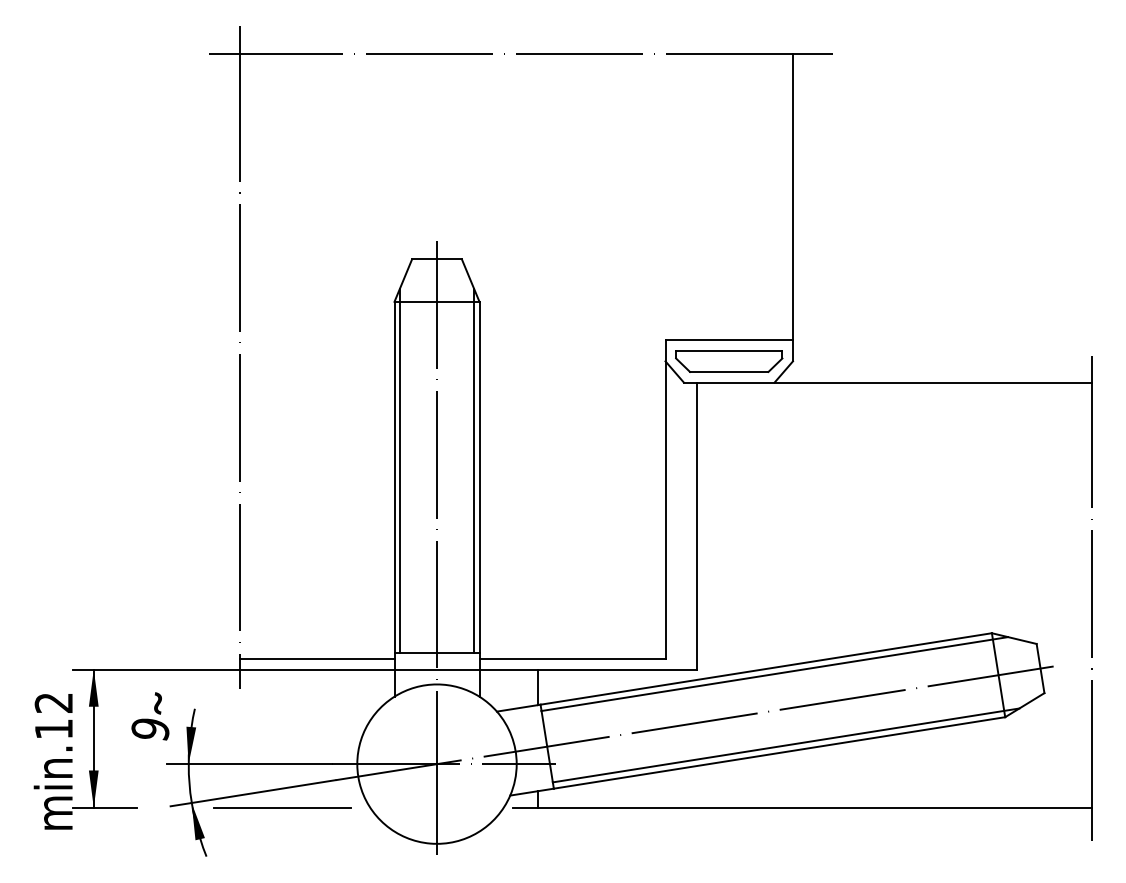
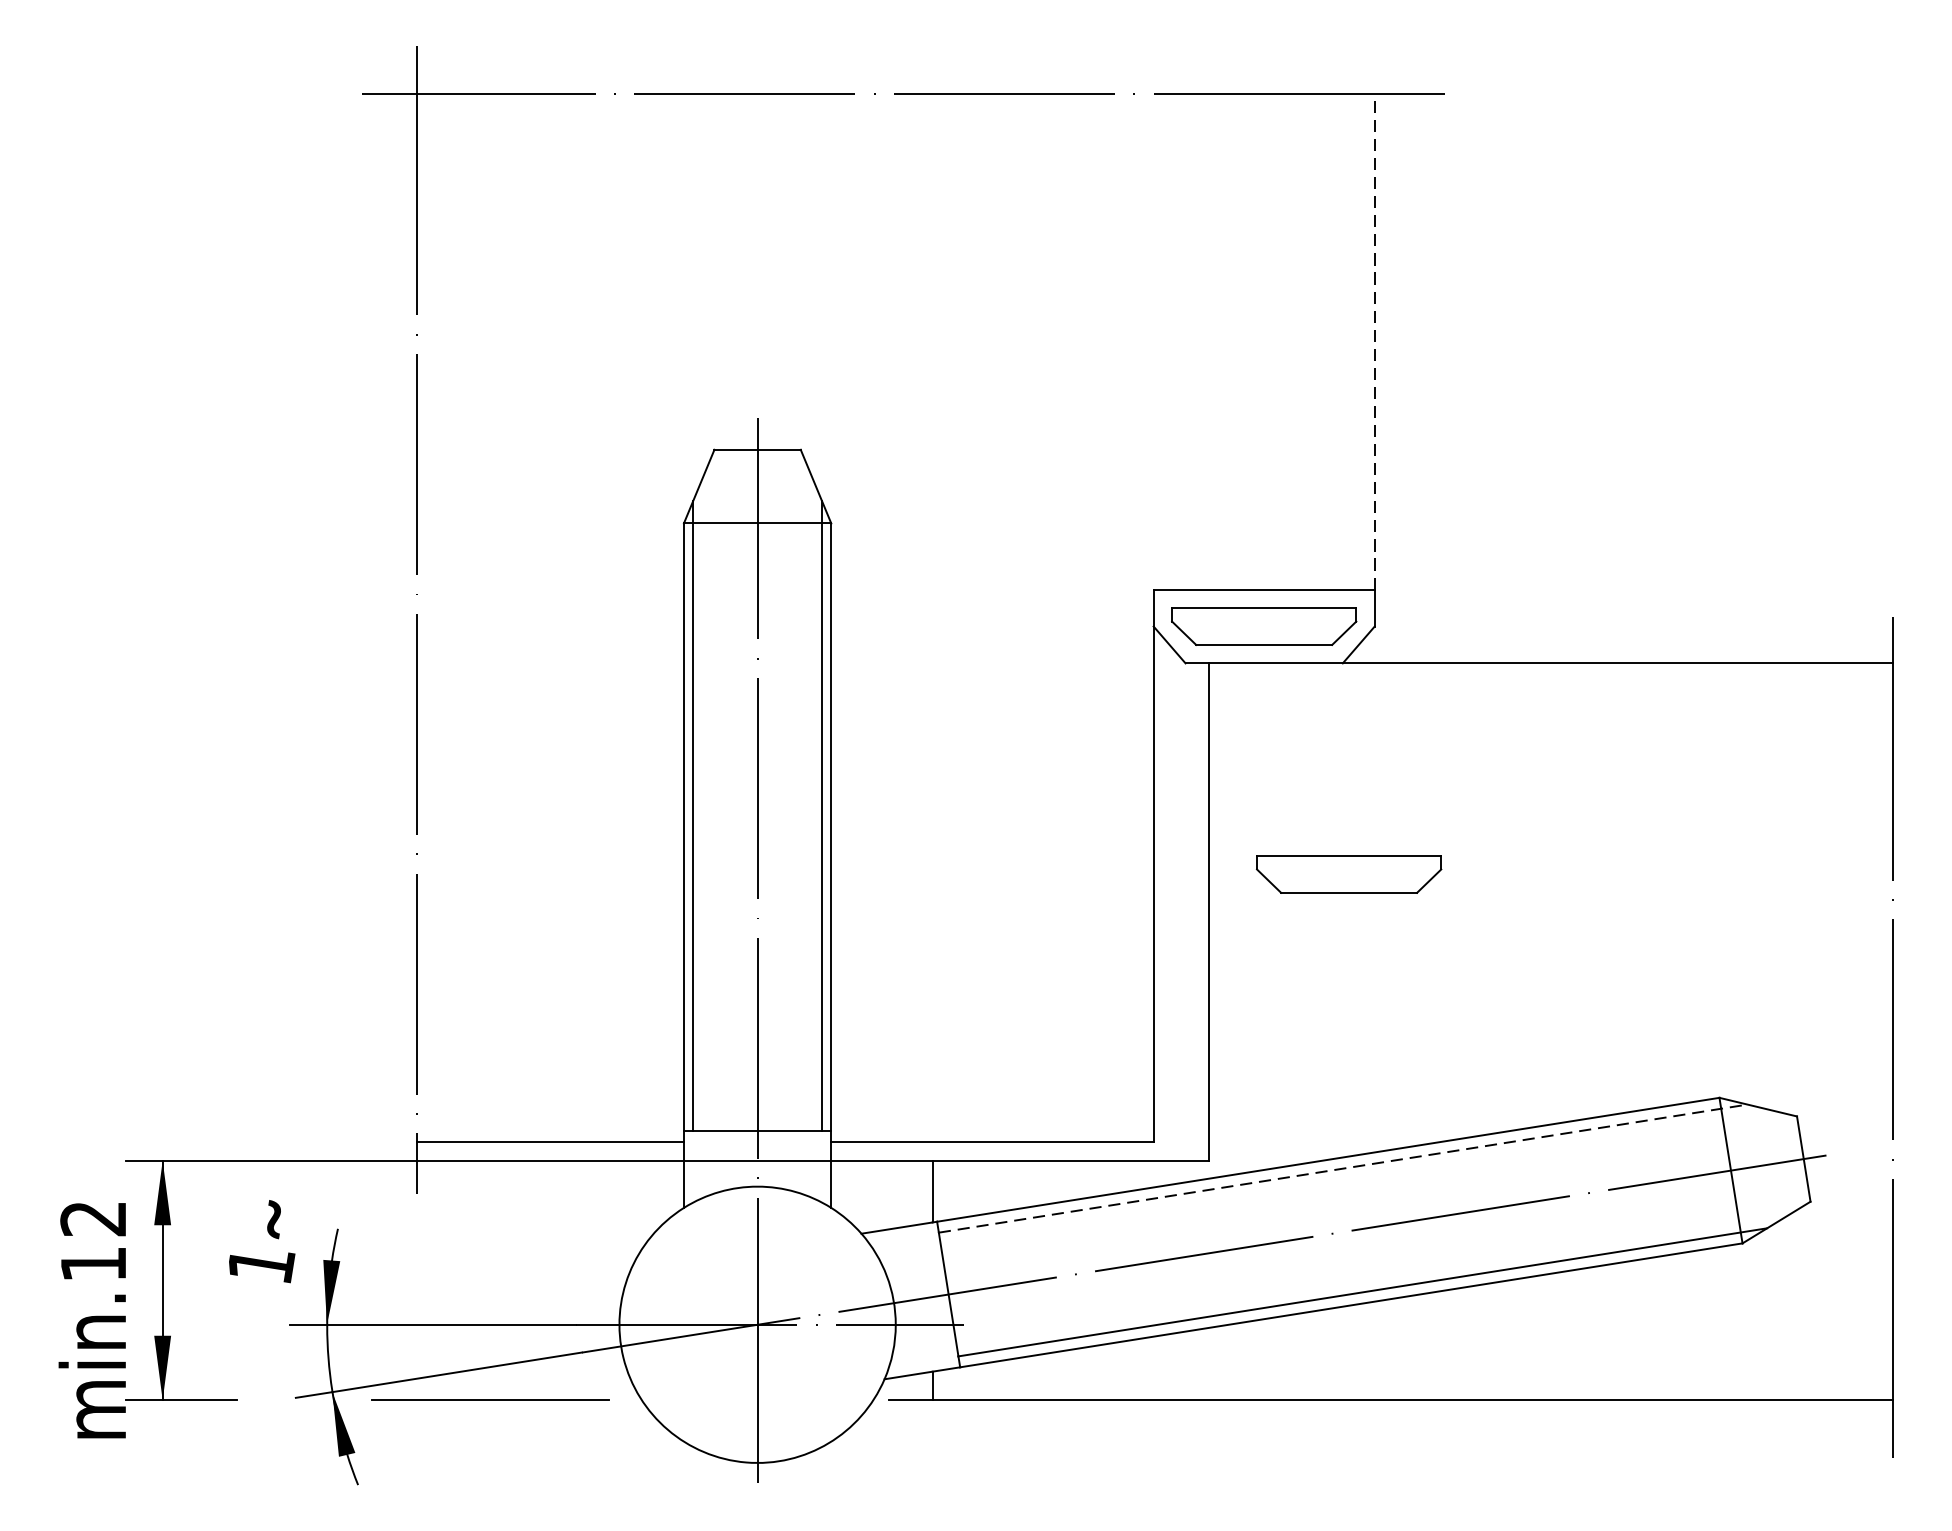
line: (793, 197) -> (1375, 342), solid -> dashed
part: (778, 504) -> (1349, 874), added
line: (775, 673) -> (1344, 1167), solid -> dashed
text: (150, 729) -> (260, 1264), 9 -> 1

